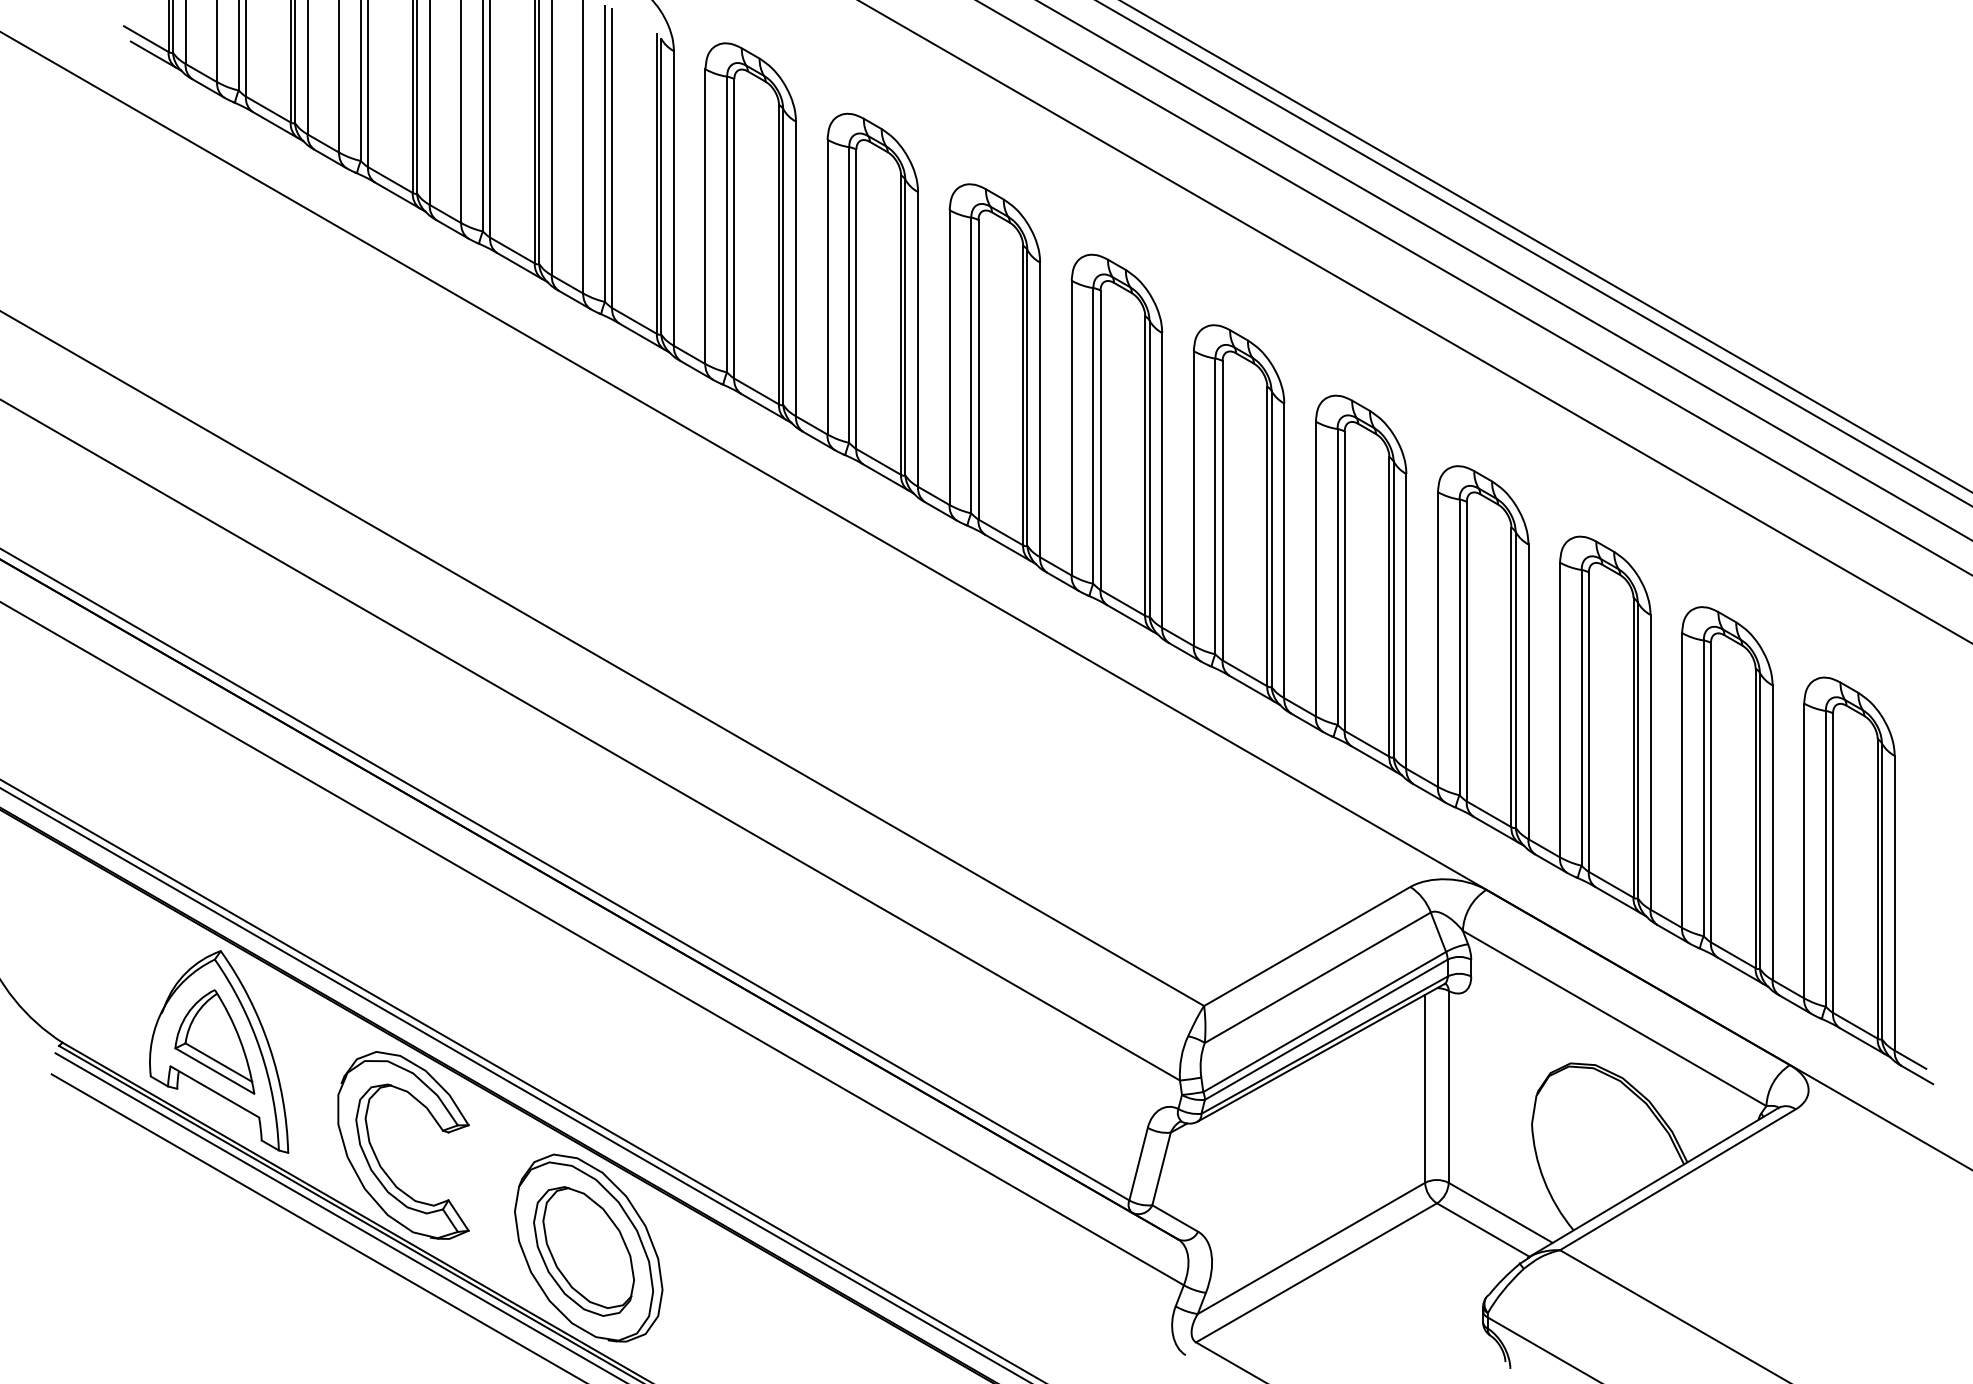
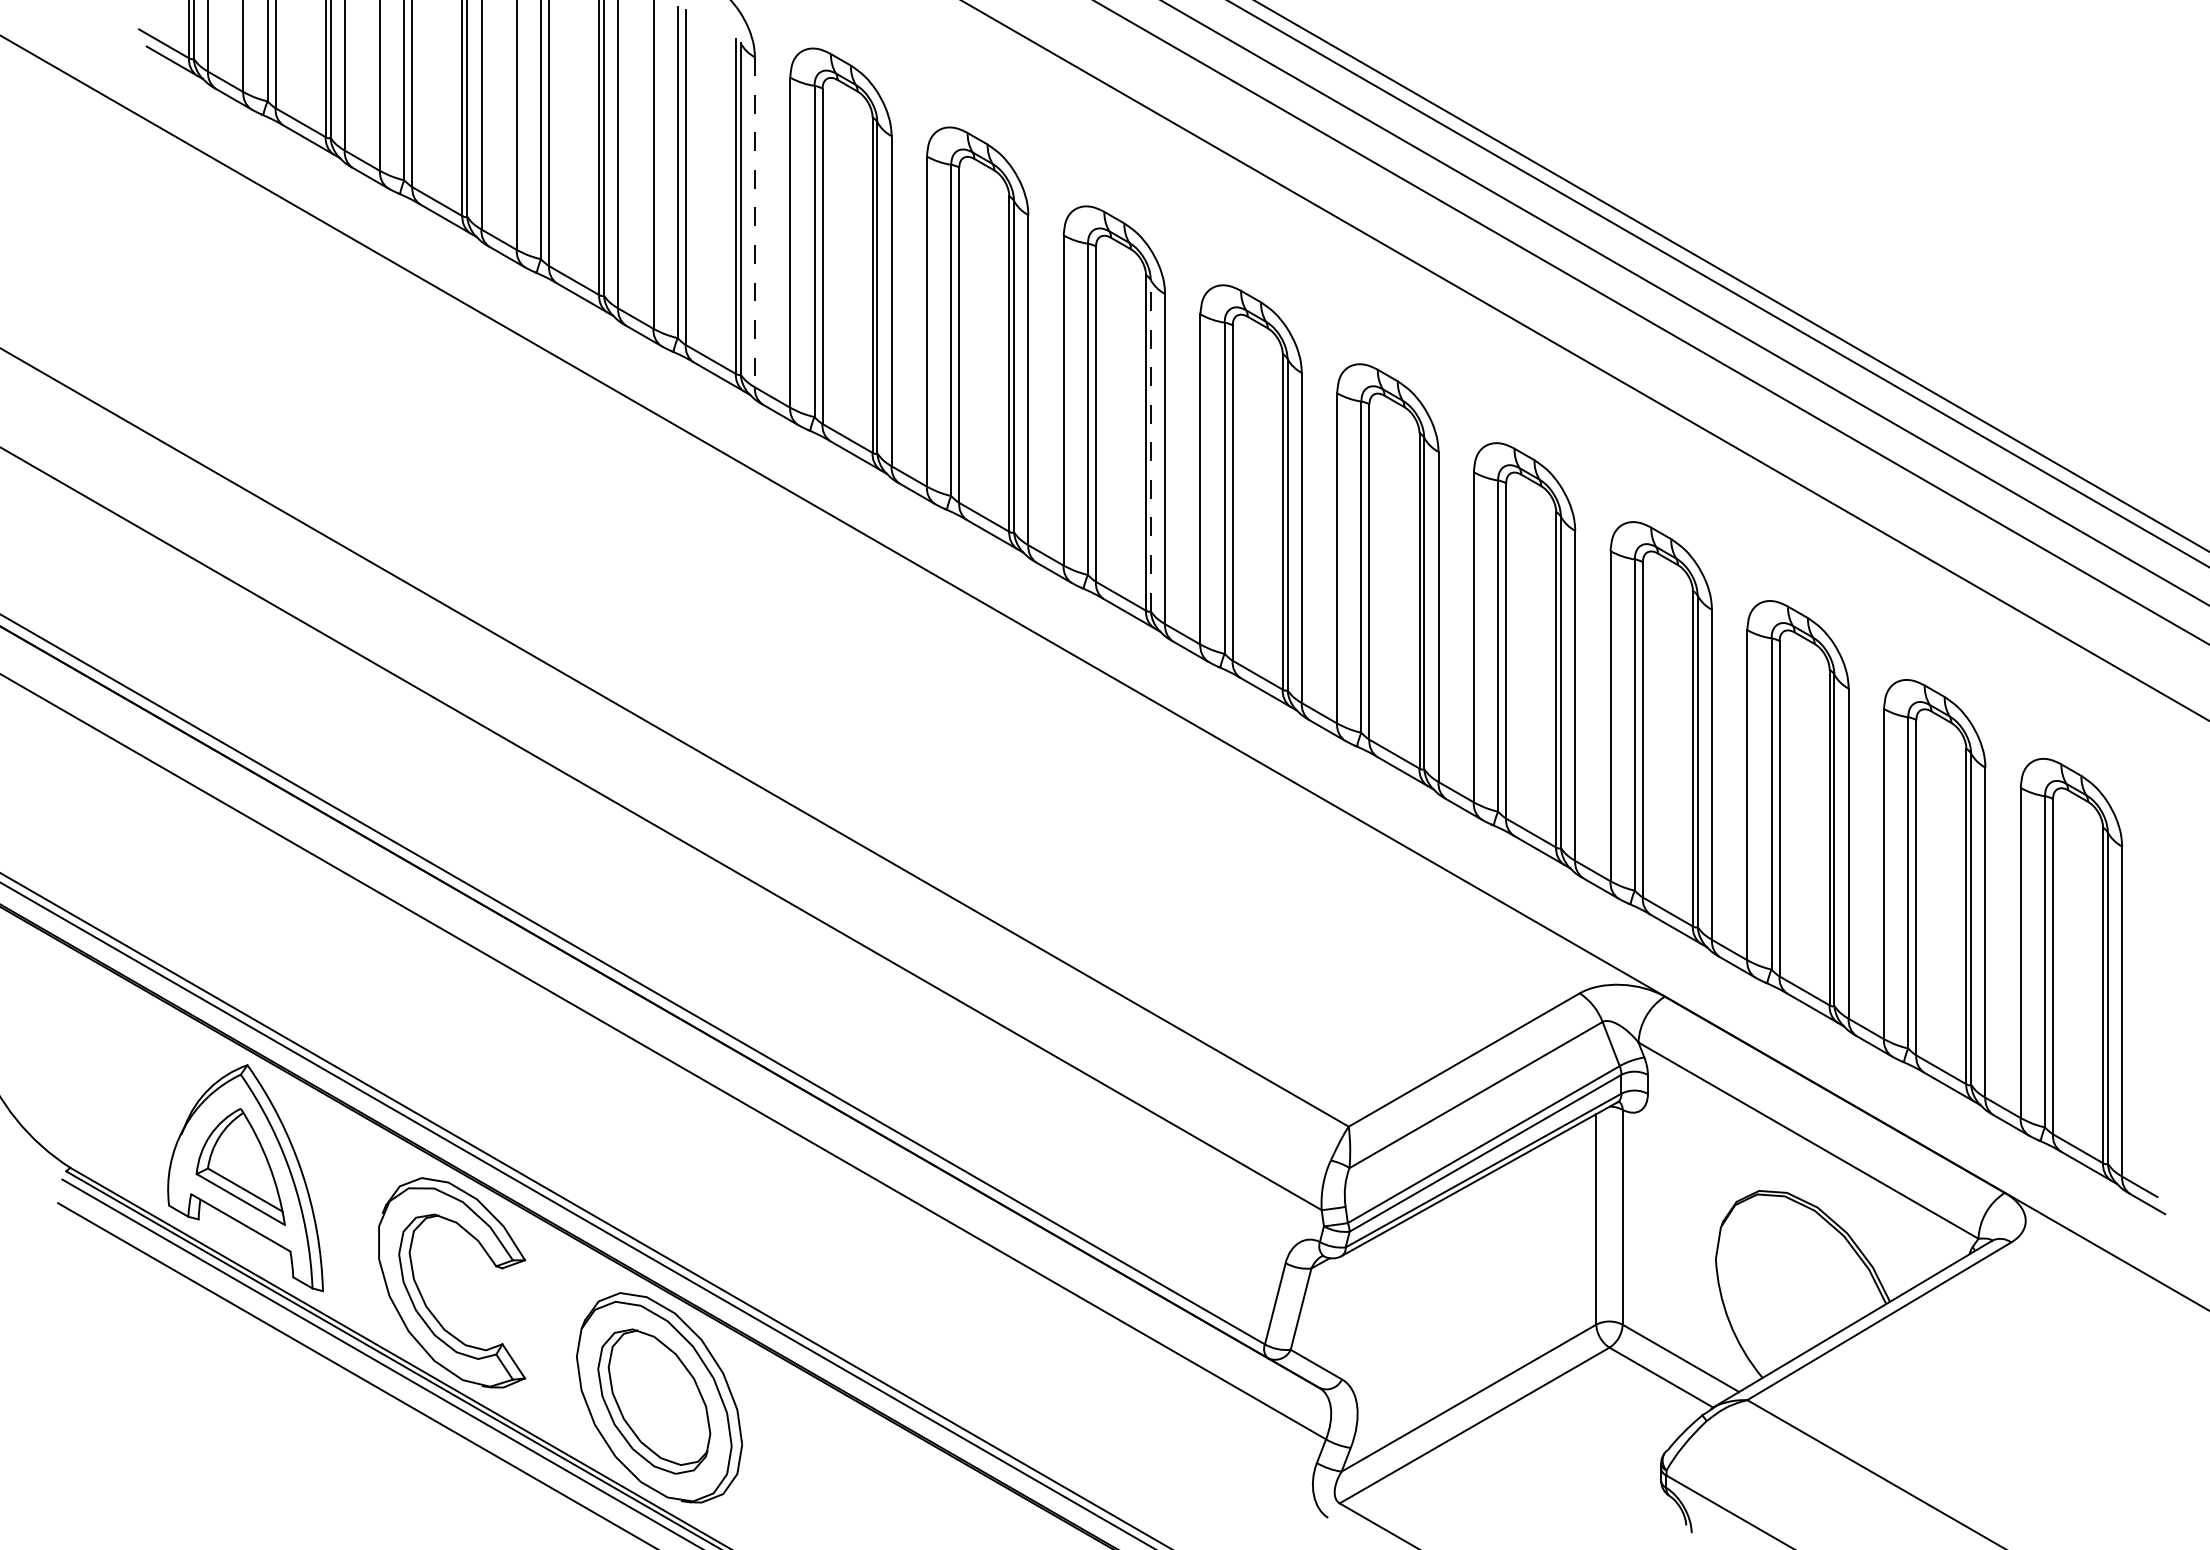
line: (673, 198) -> (754, 222), solid -> dashed
line: (1027, 397) -> (1150, 445), solid -> dashed

